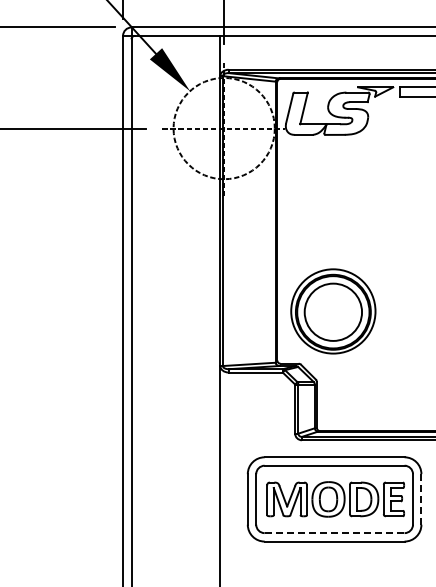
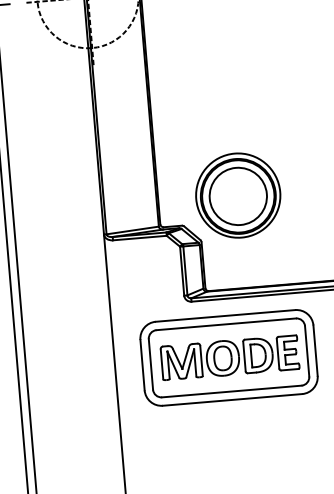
part: (333, 311) -> (238, 195), moved
line: (421, 498) -> (315, 349), dashed -> solid
line: (334, 533) -> (231, 391), dashed -> solid

